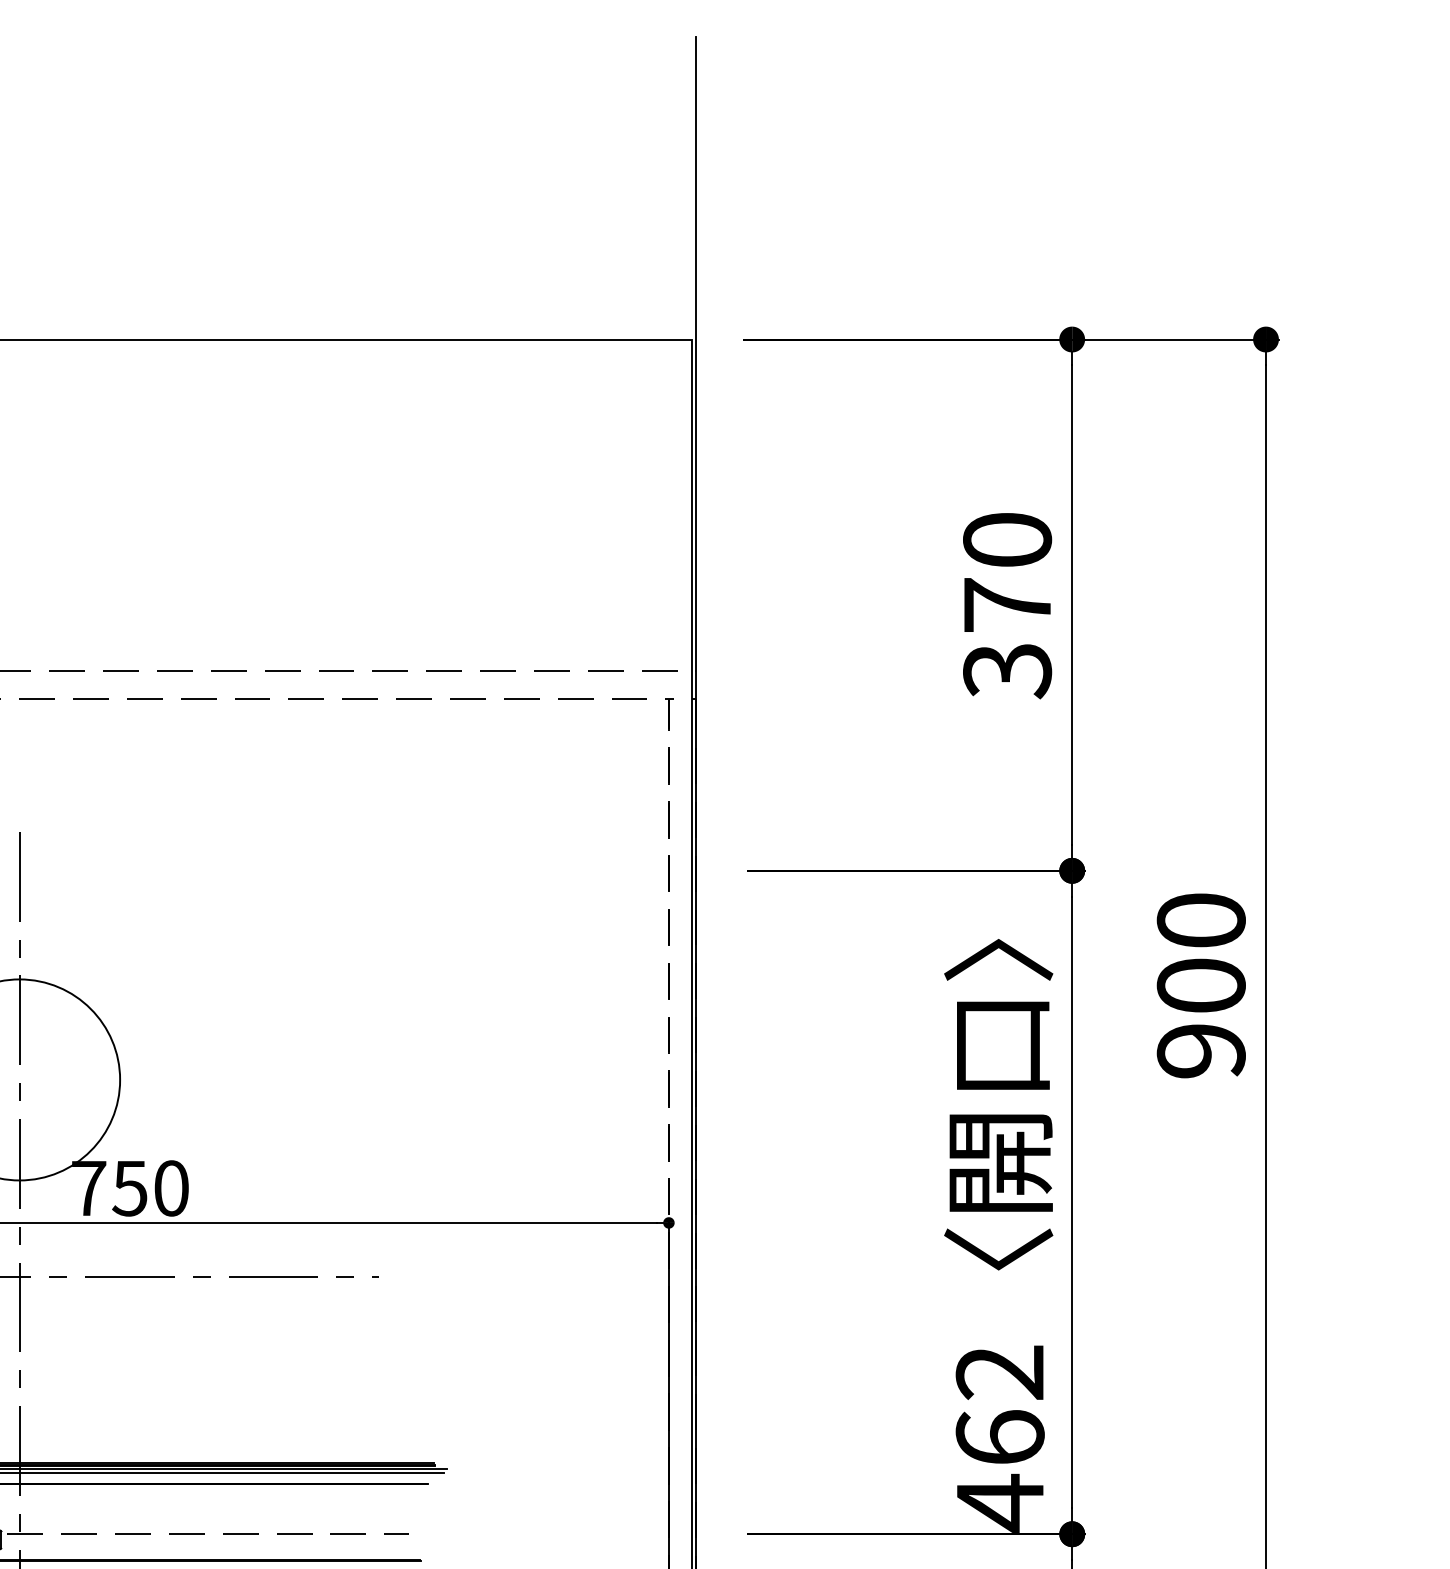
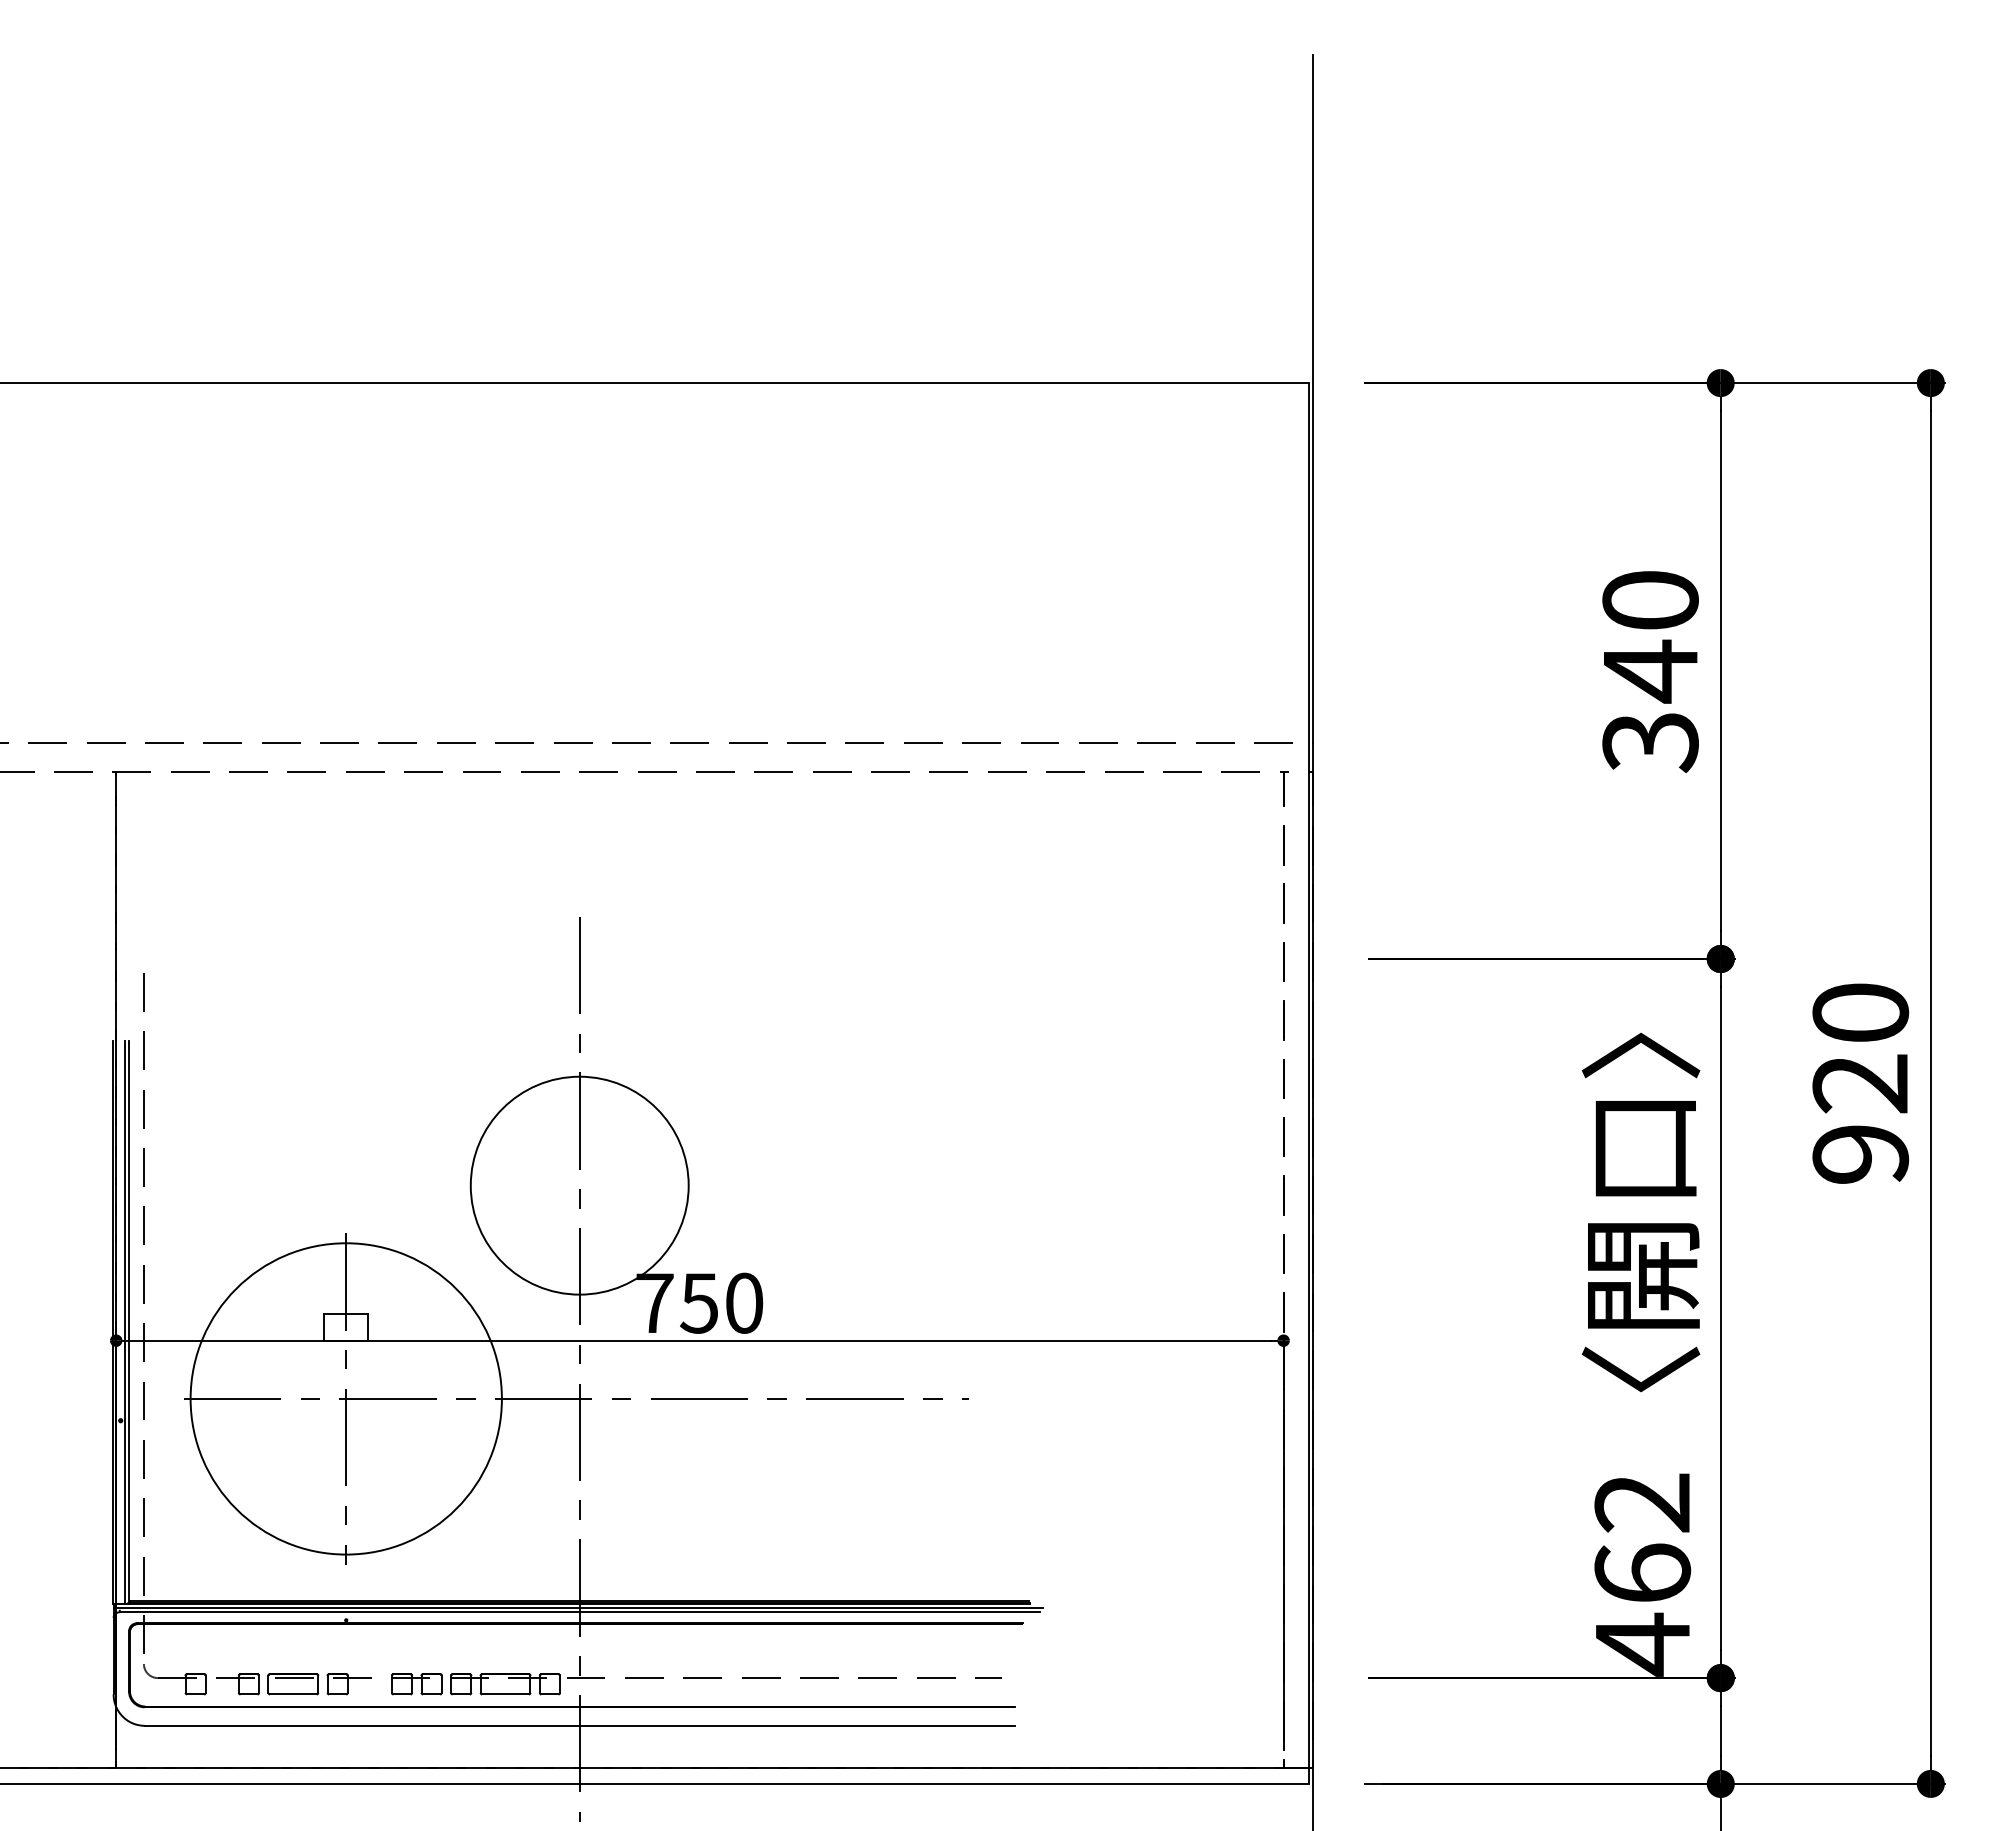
text: (1007, 605) -> (1650, 671), 370 -> 340
text: (1201, 985) -> (1860, 1083), 900 -> 920

